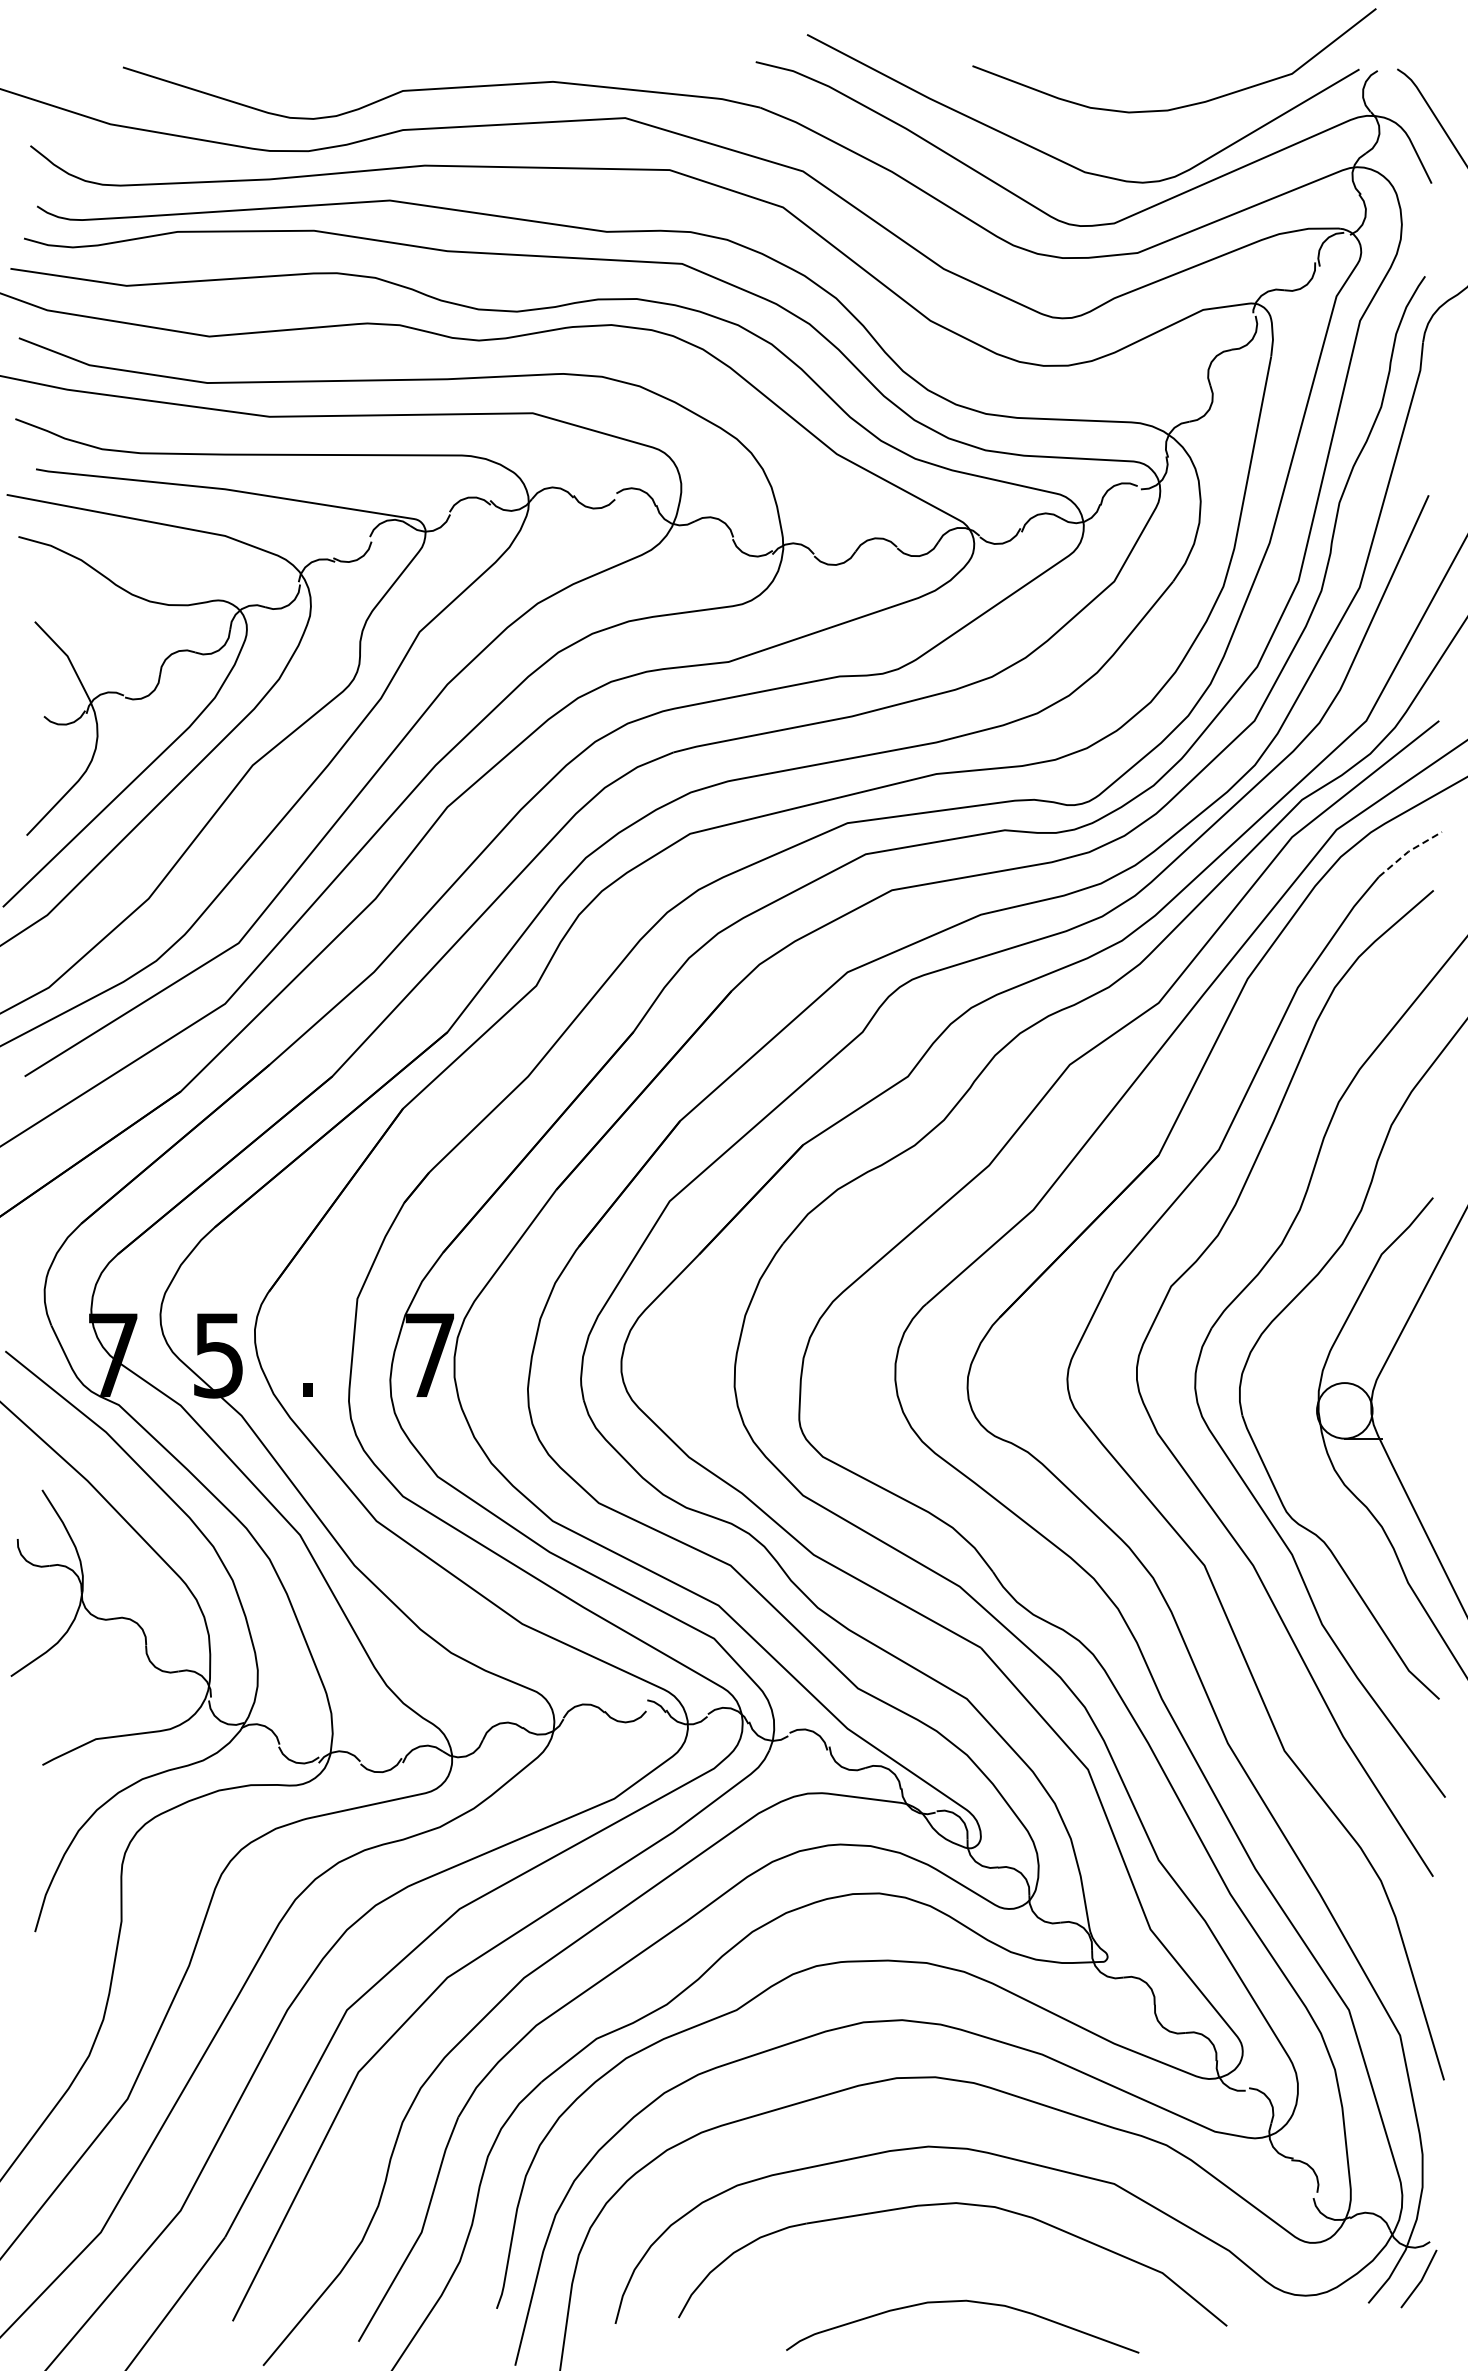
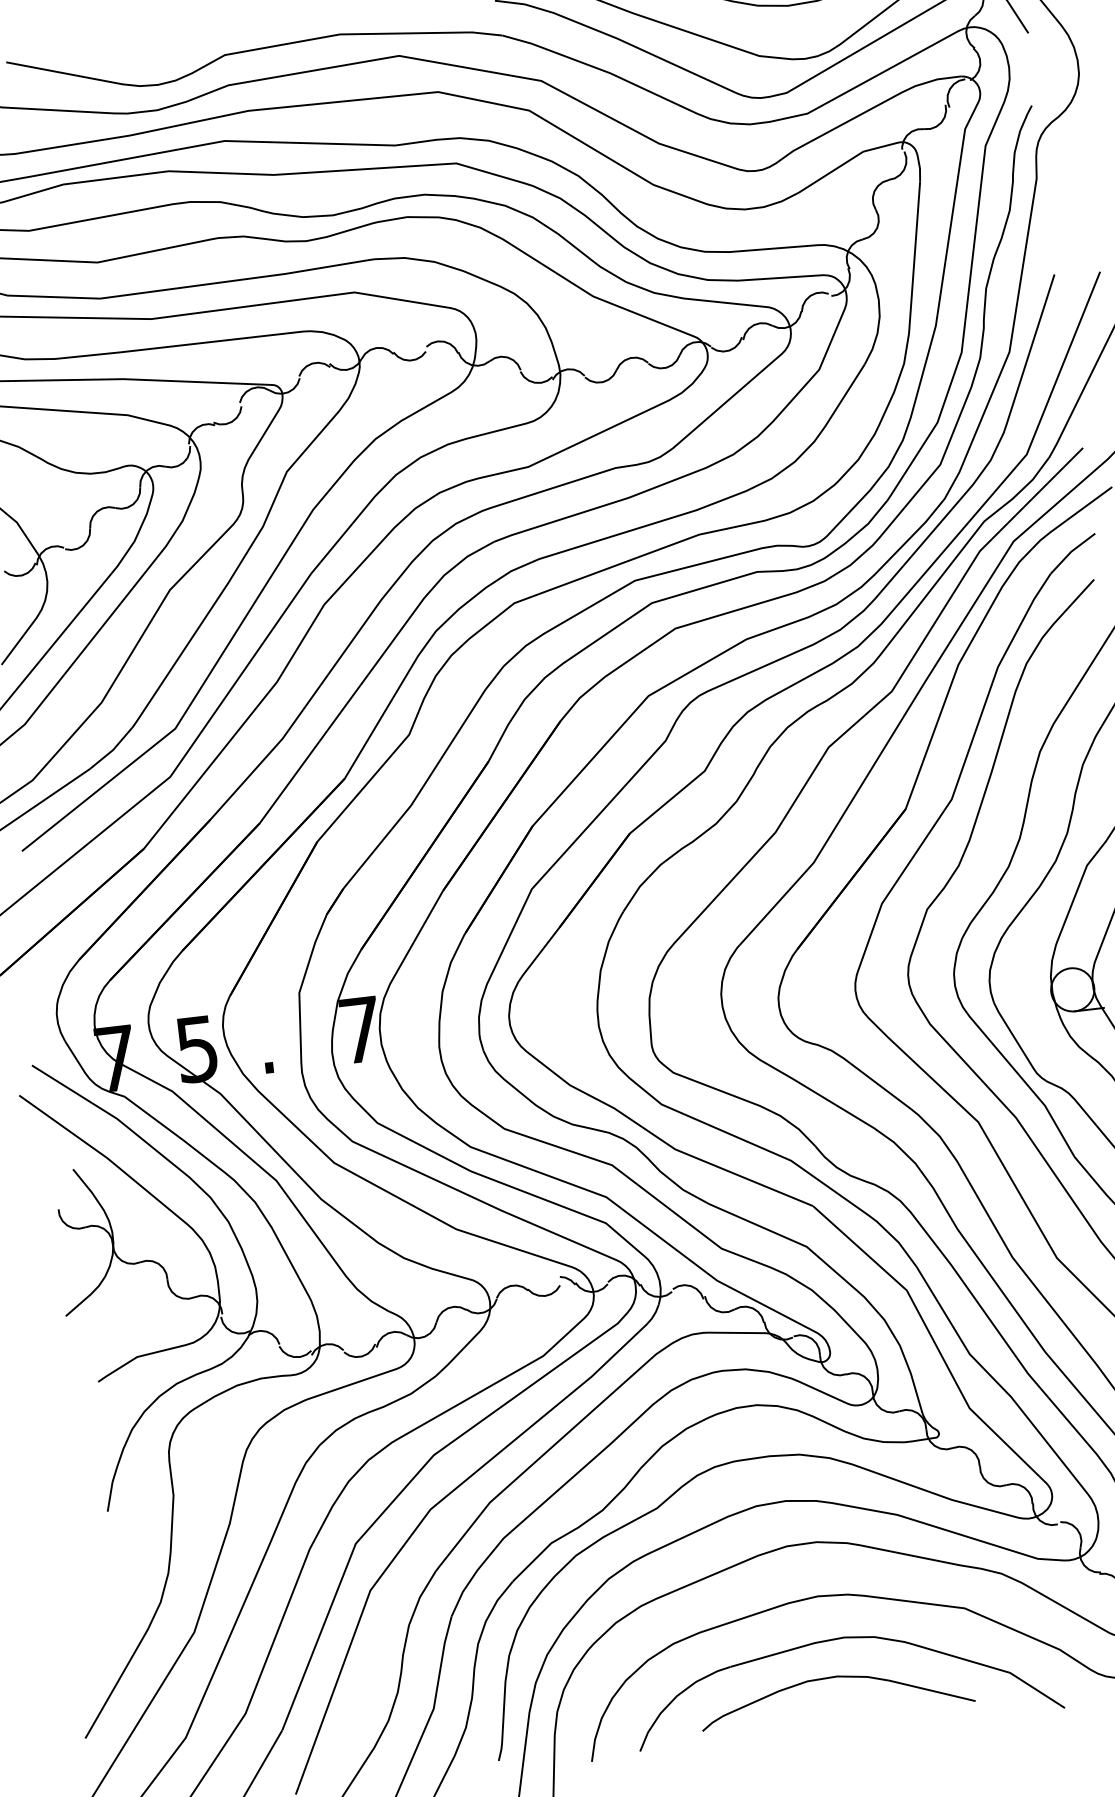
line: (1408, 851) -> (1071, 551), dashed -> solid
curve: (956, 2302) -> (829, 1678), moved

